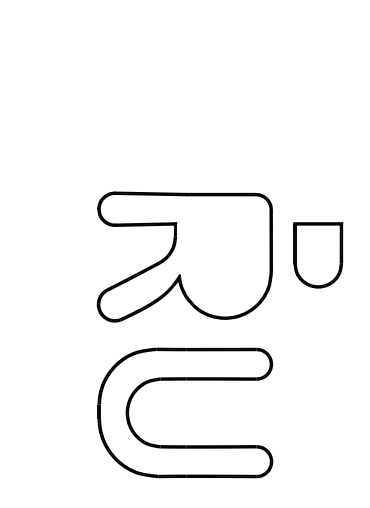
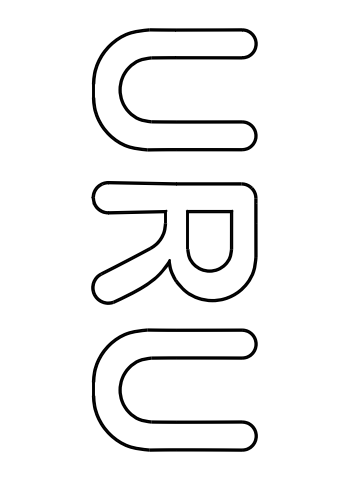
part: (185, 62) -> (174, 59), added
part: (318, 255) -> (209, 241), moved

